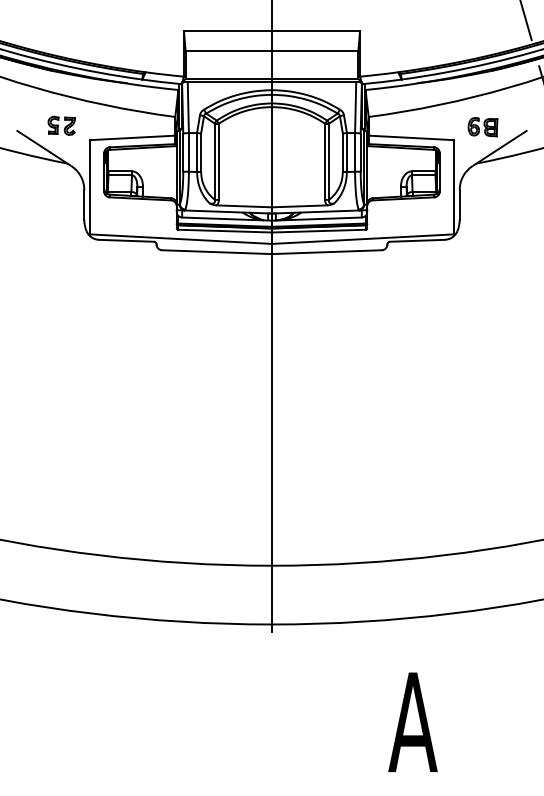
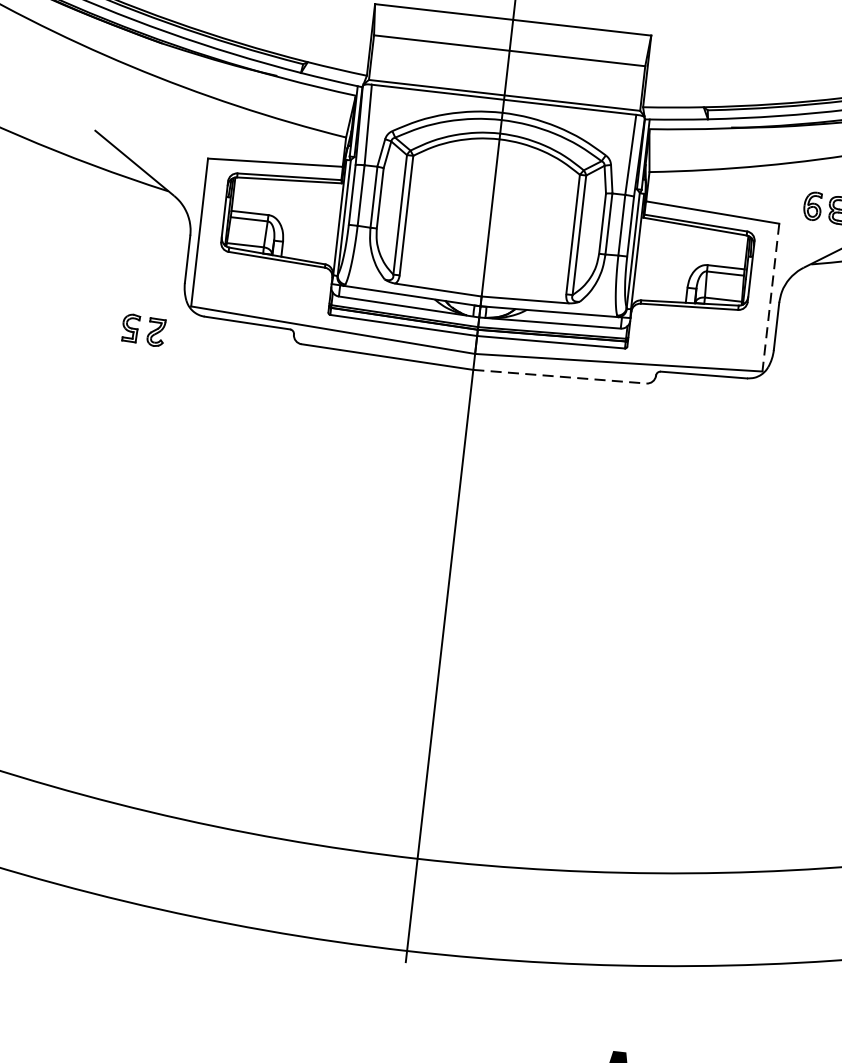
part: (61, 125) -> (143, 329), moved
line: (454, 187) -> (771, 298), solid -> dashed
line: (326, 252) -> (559, 377), solid -> dashed

